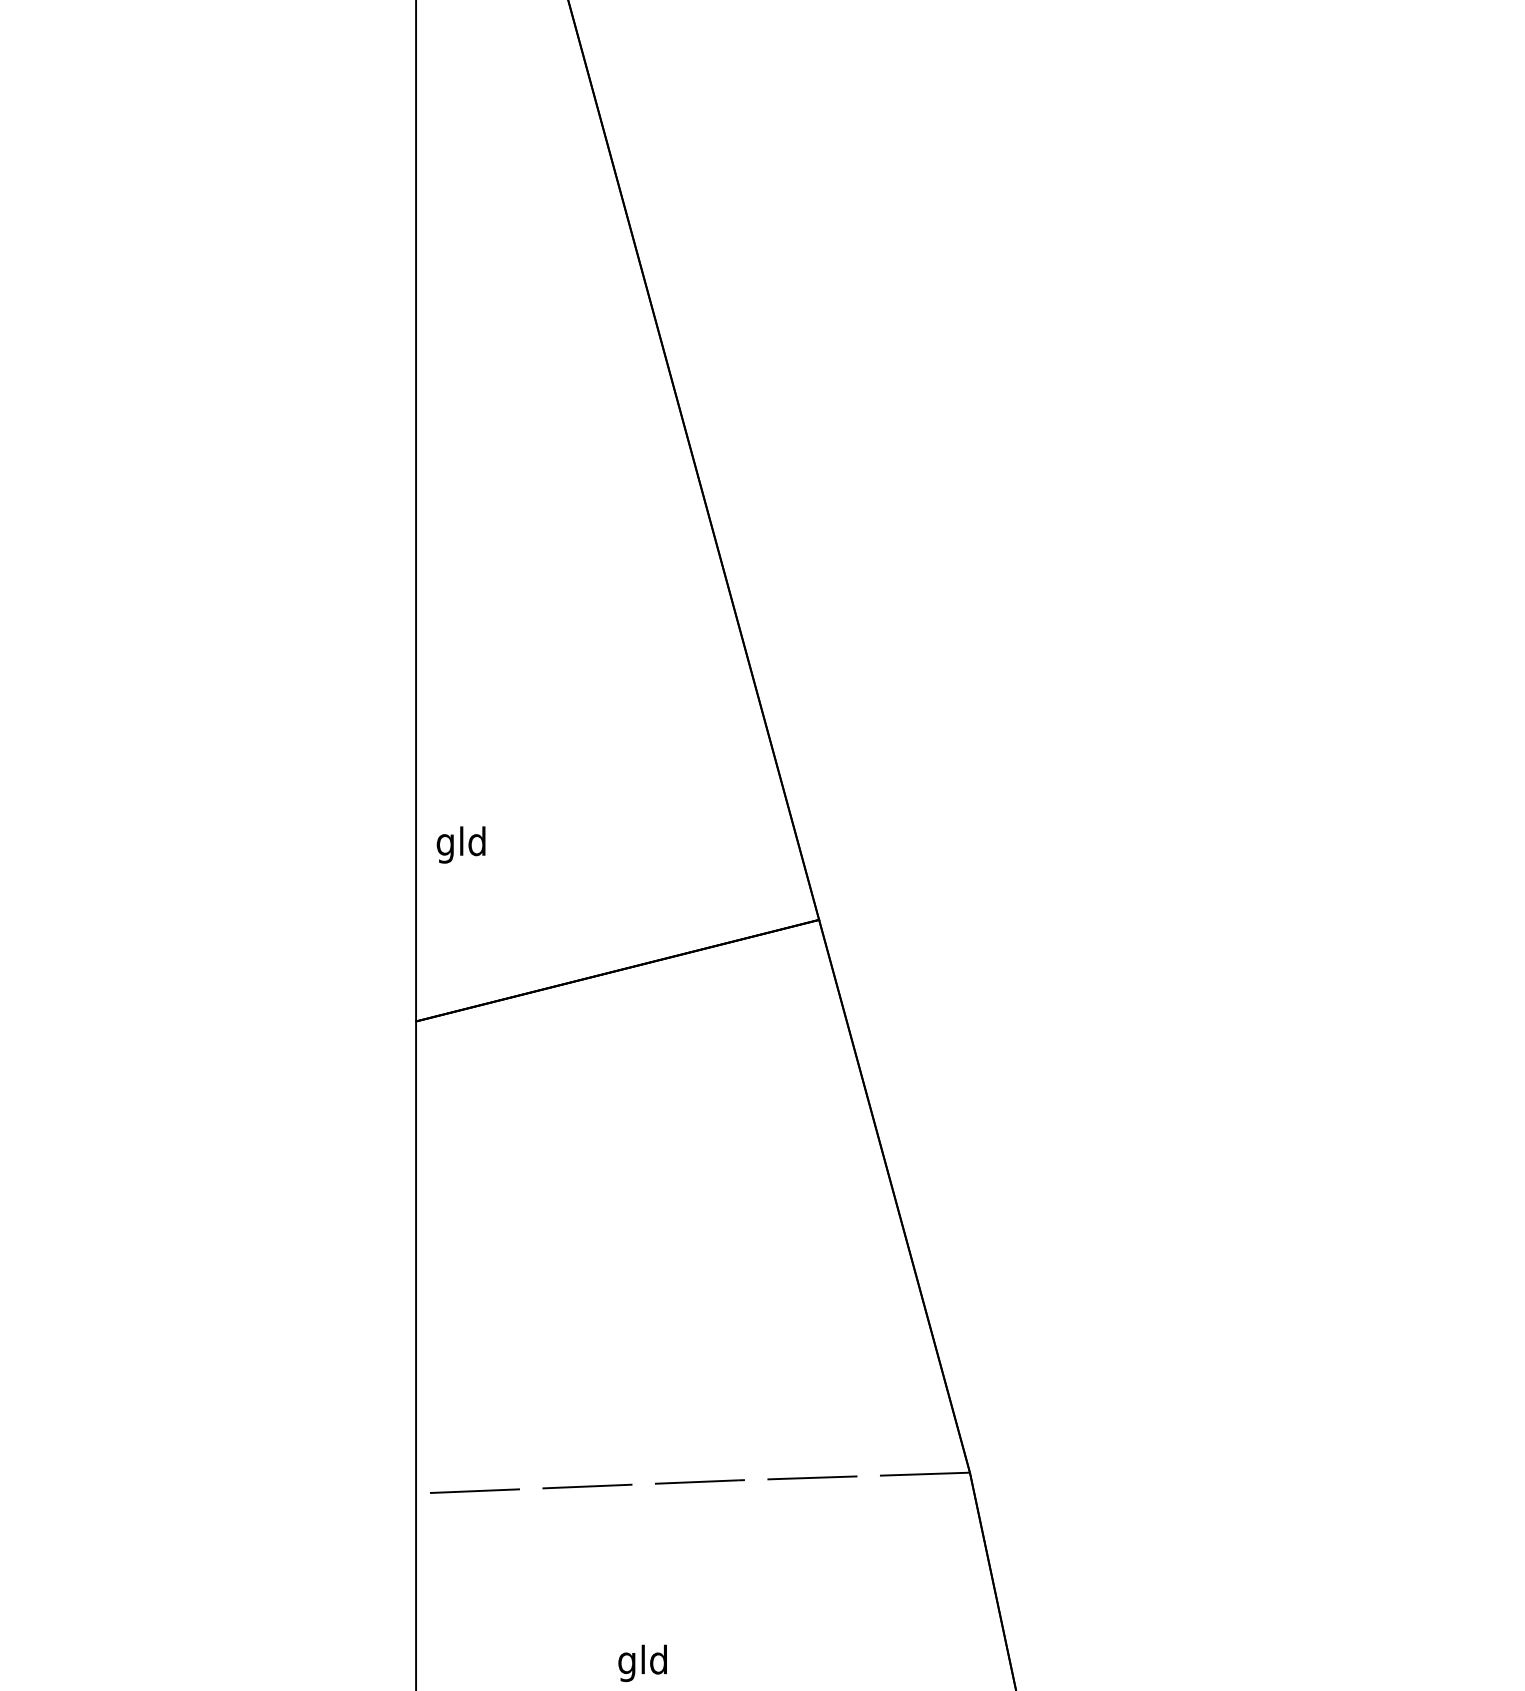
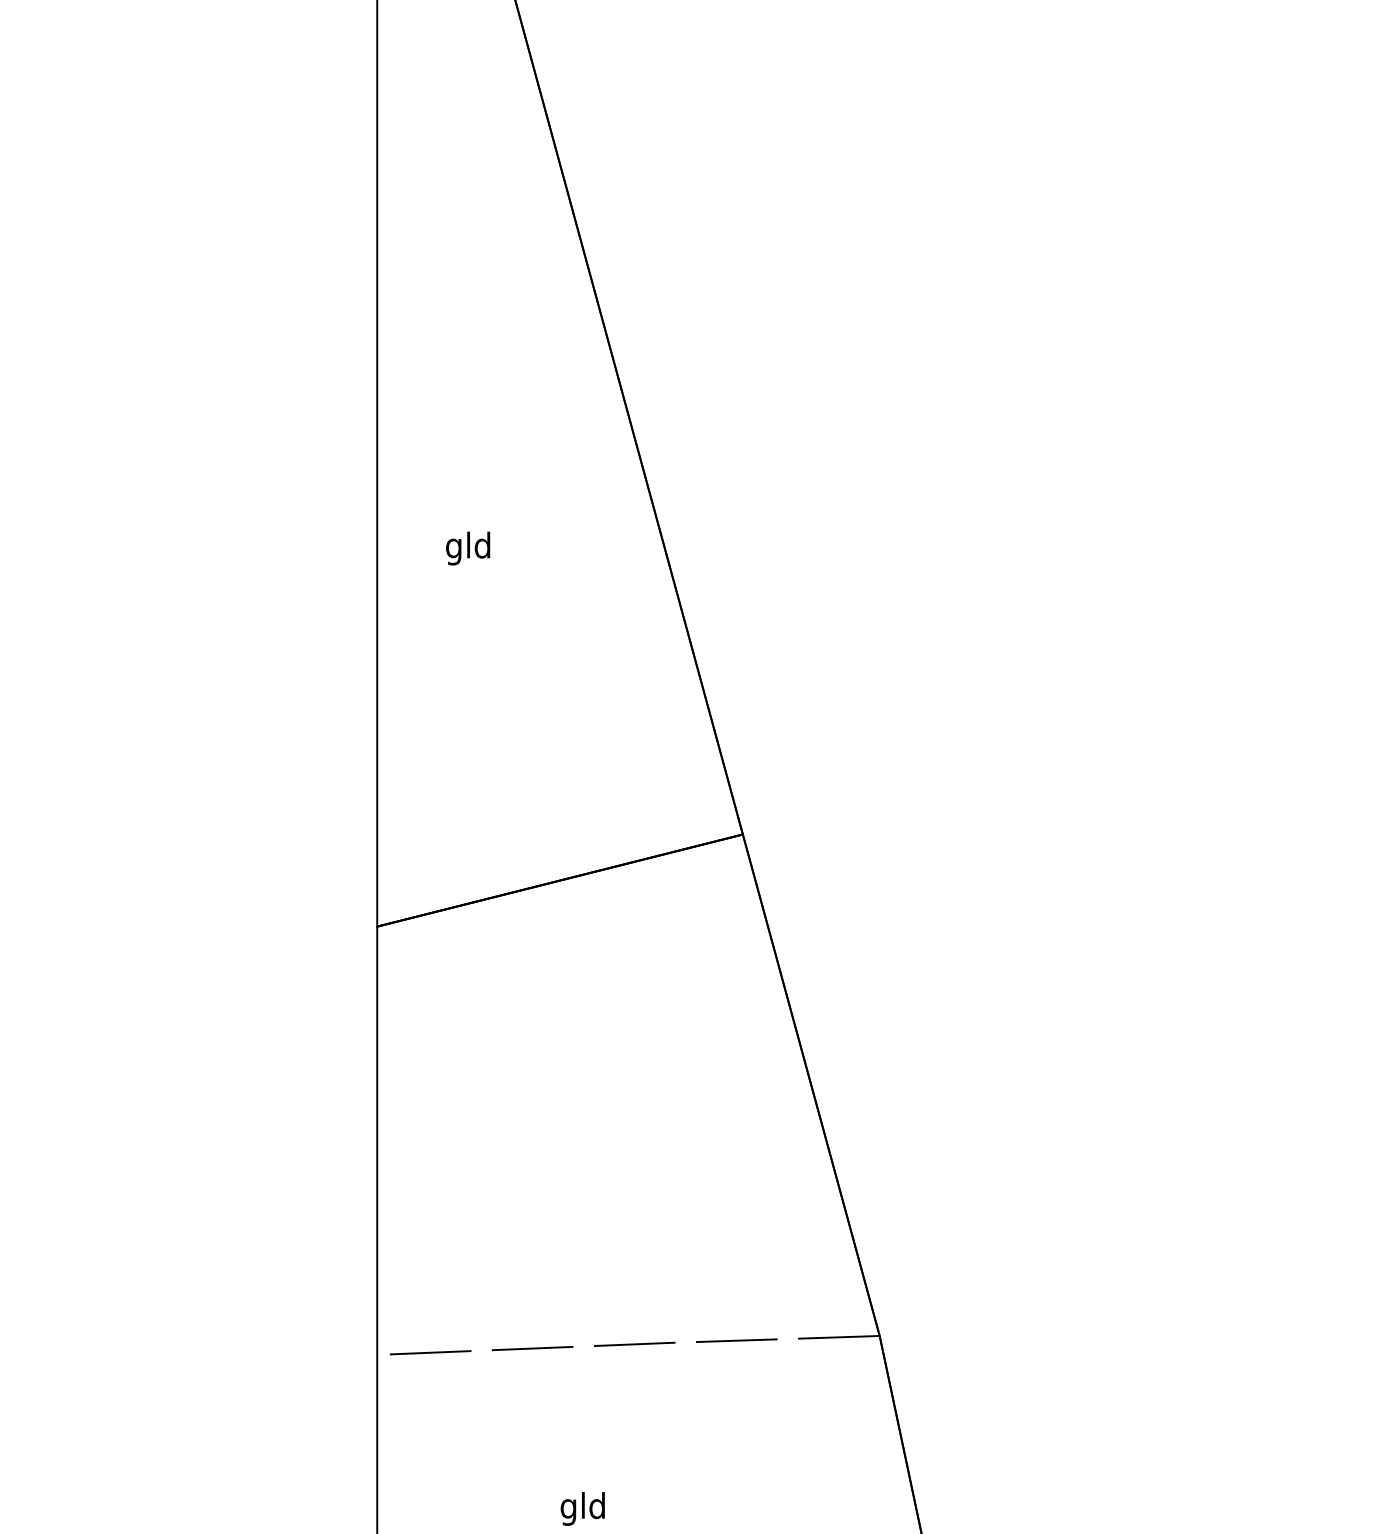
text: (461, 844) -> (468, 548), moved

